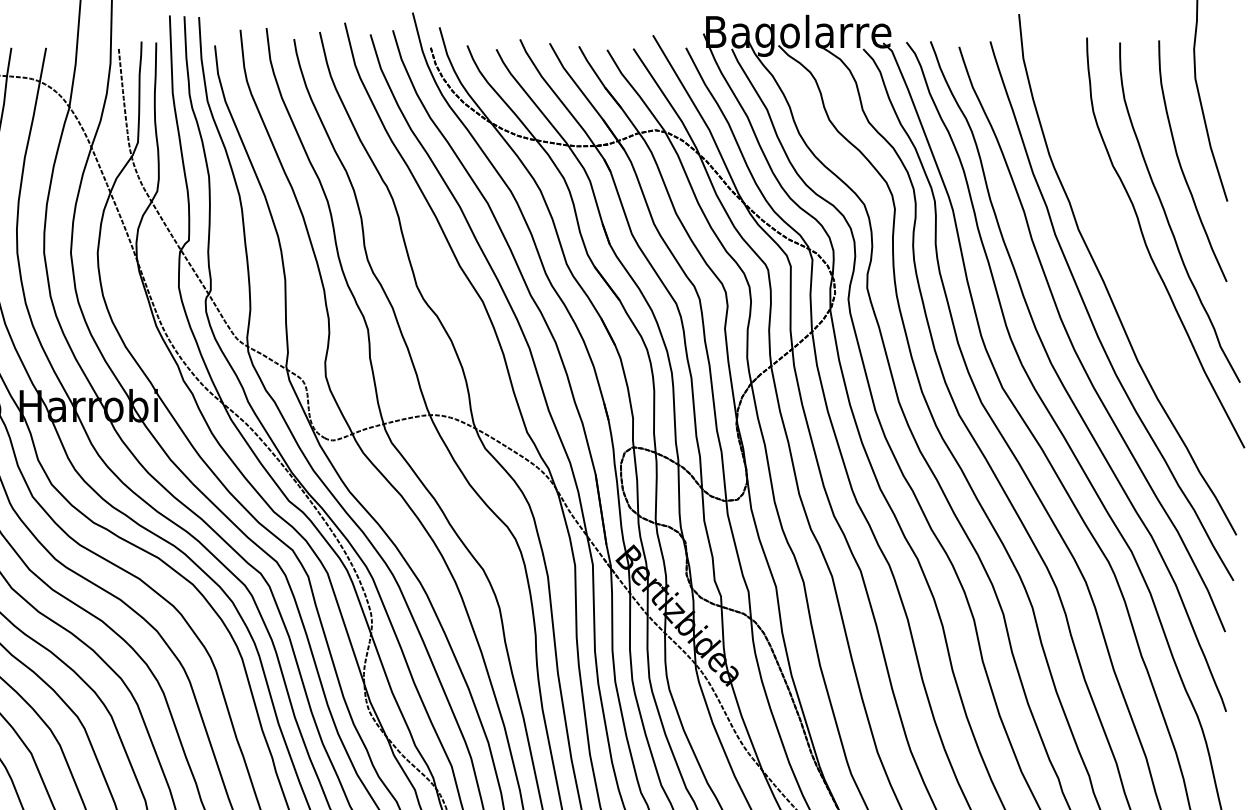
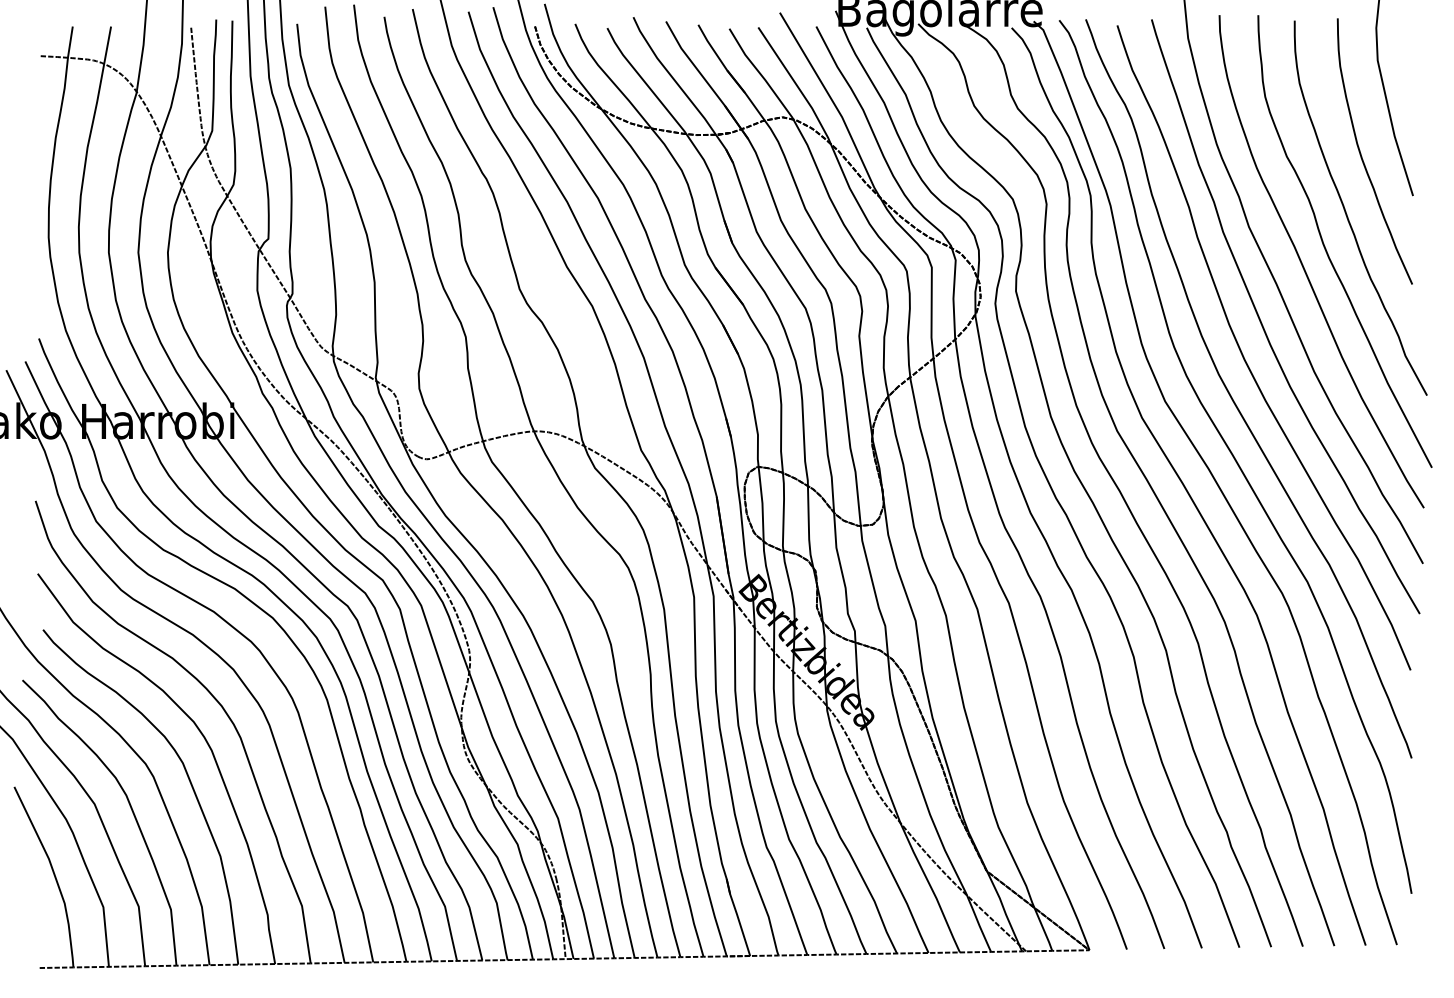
curve: (1129, 268) -> (1305, 269), added

